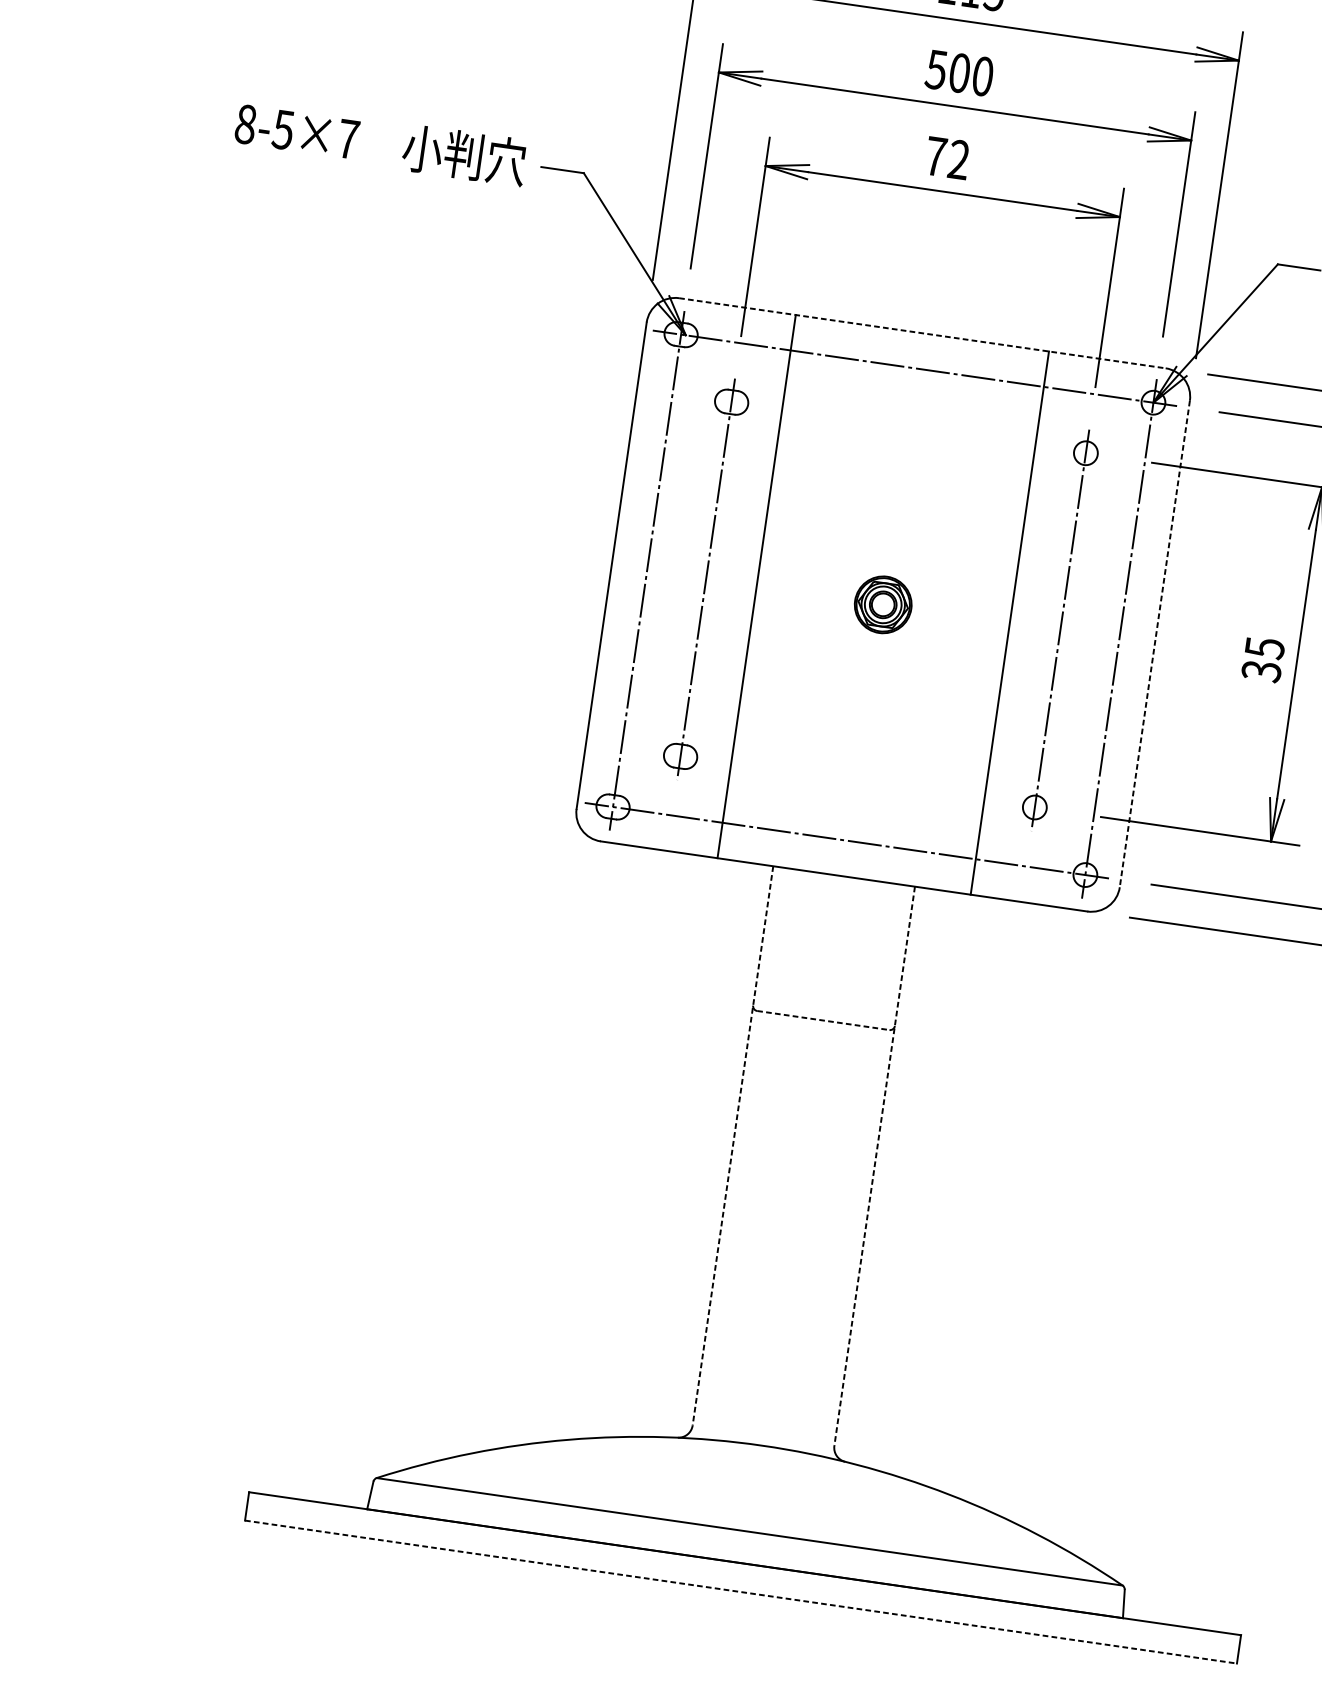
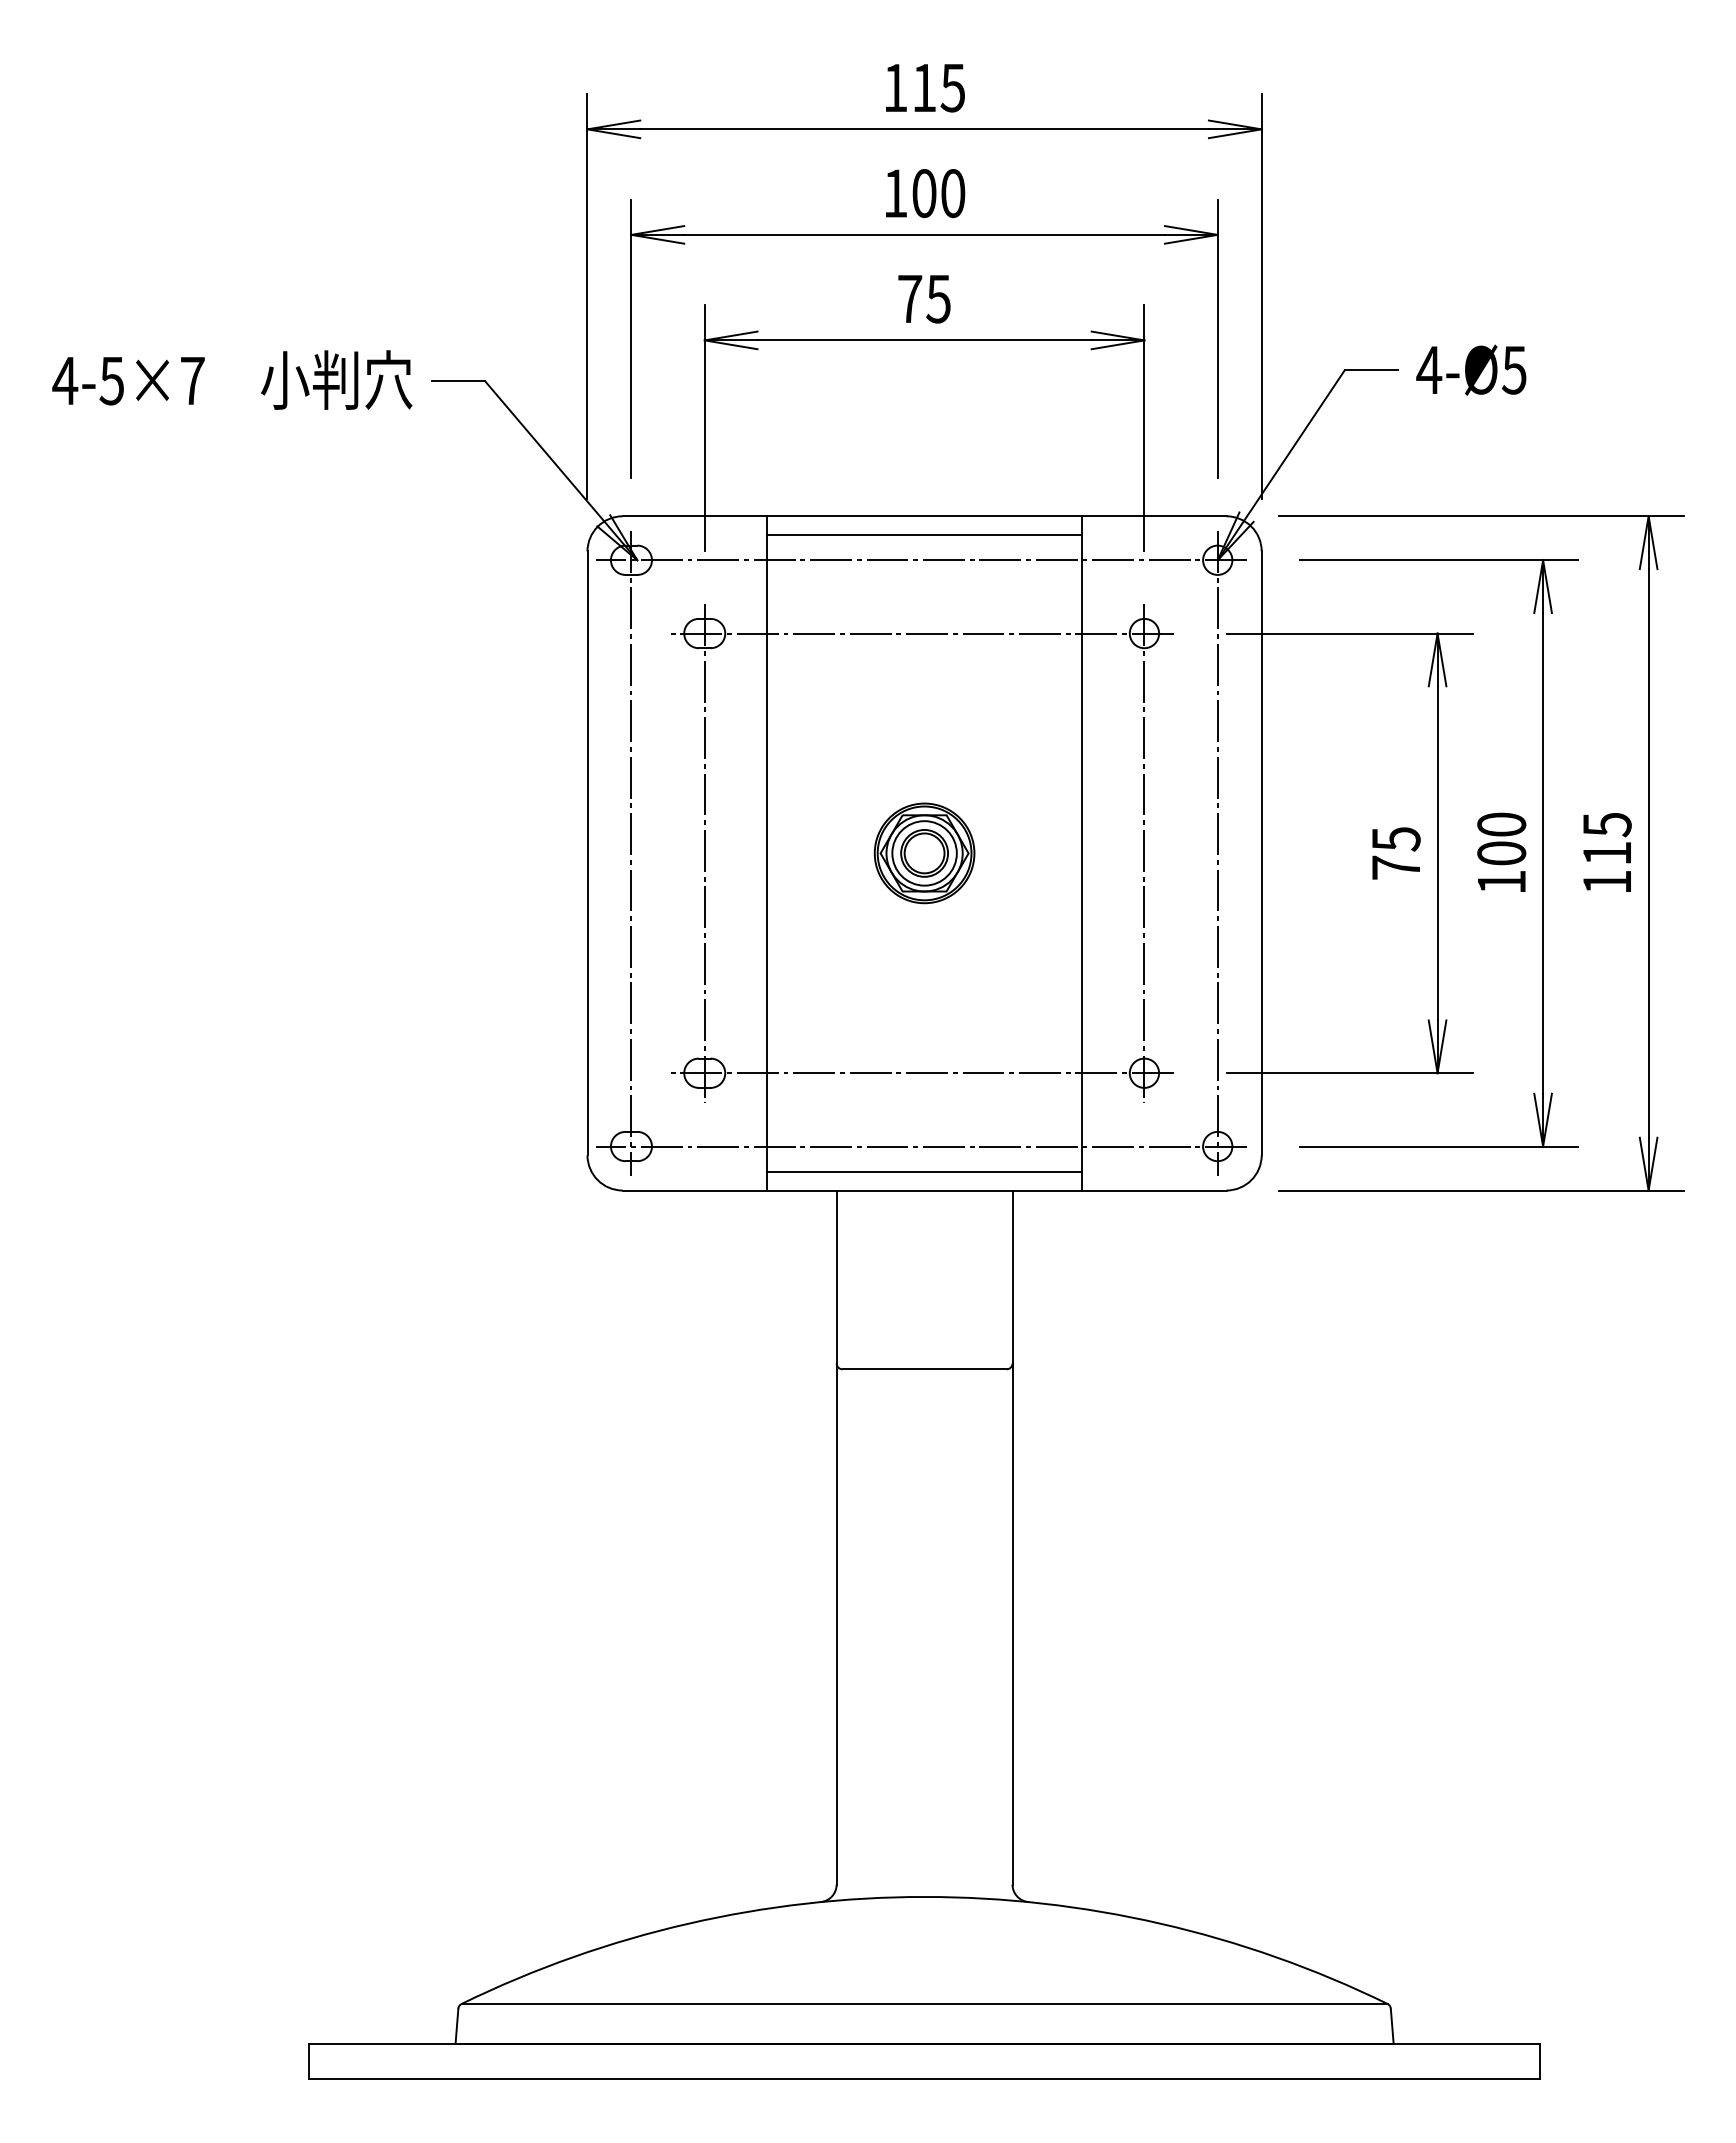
text: (936, 69) -> (895, 193), 500 -> 100
text: (246, 124) -> (65, 380), 8-5×7 -> 4-5×7
text: (958, 159) -> (938, 298), 72 -> 75
line: (922, 333) -> (924, 516), dashed -> solid
line: (920, 348) -> (924, 535), added
line: (906, 427) -> (921, 633), added
part: (883, 604) -> (924, 853), size x1.43
line: (1154, 644) -> (1261, 853), dashed -> solid
text: (1261, 670) -> (1395, 867), 35 -> 75
line: (855, 781) -> (921, 1073), added
line: (846, 861) -> (924, 1171), added
line: (824, 1020) -> (925, 1369), dashed -> solid
line: (732, 1146) -> (836, 1538), dashed -> solid
line: (874, 1167) -> (1012, 1538), dashed -> solid
line: (740, 1591) -> (924, 2078), dashed -> solid

